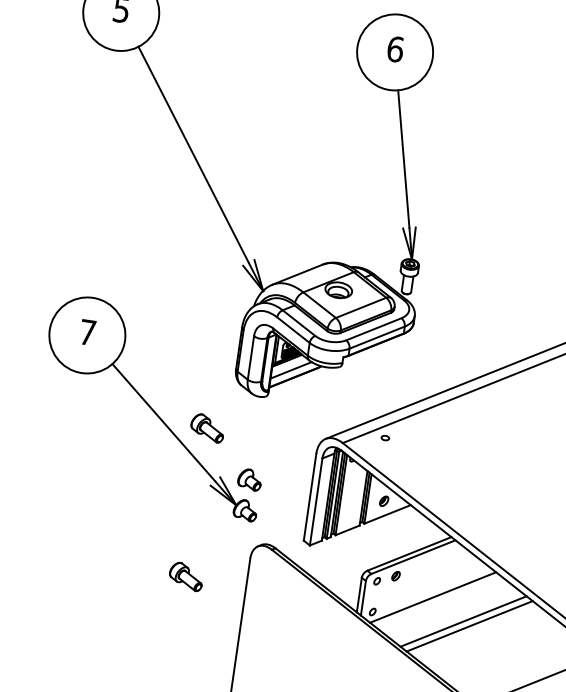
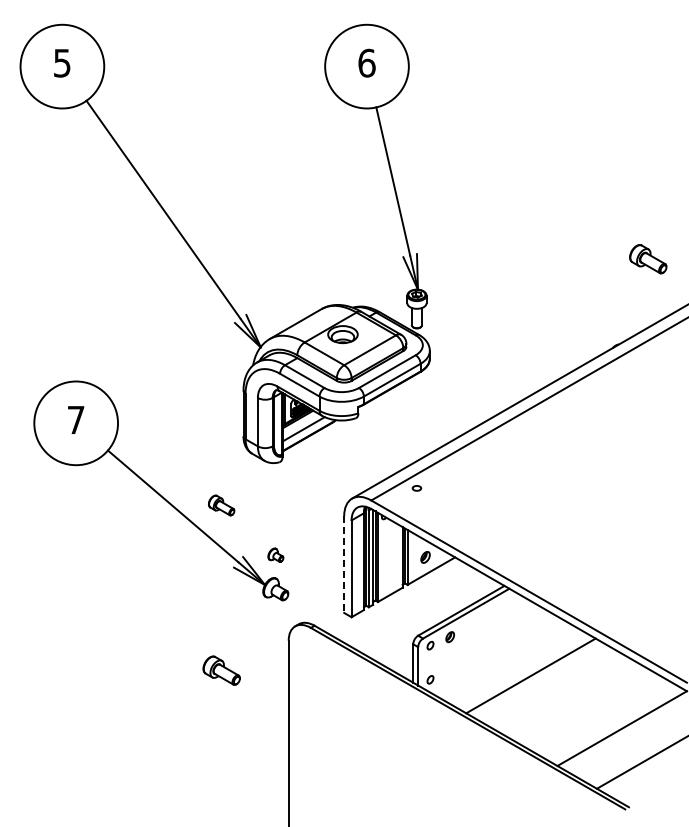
part: (207, 428) -> (221, 505), size x0.7
part: (249, 480) -> (275, 555), size x0.6
line: (310, 498) -> (344, 565), solid -> dashed
line: (432, 597) -> (493, 654), removed
line: (469, 625) -> (538, 679), removed

